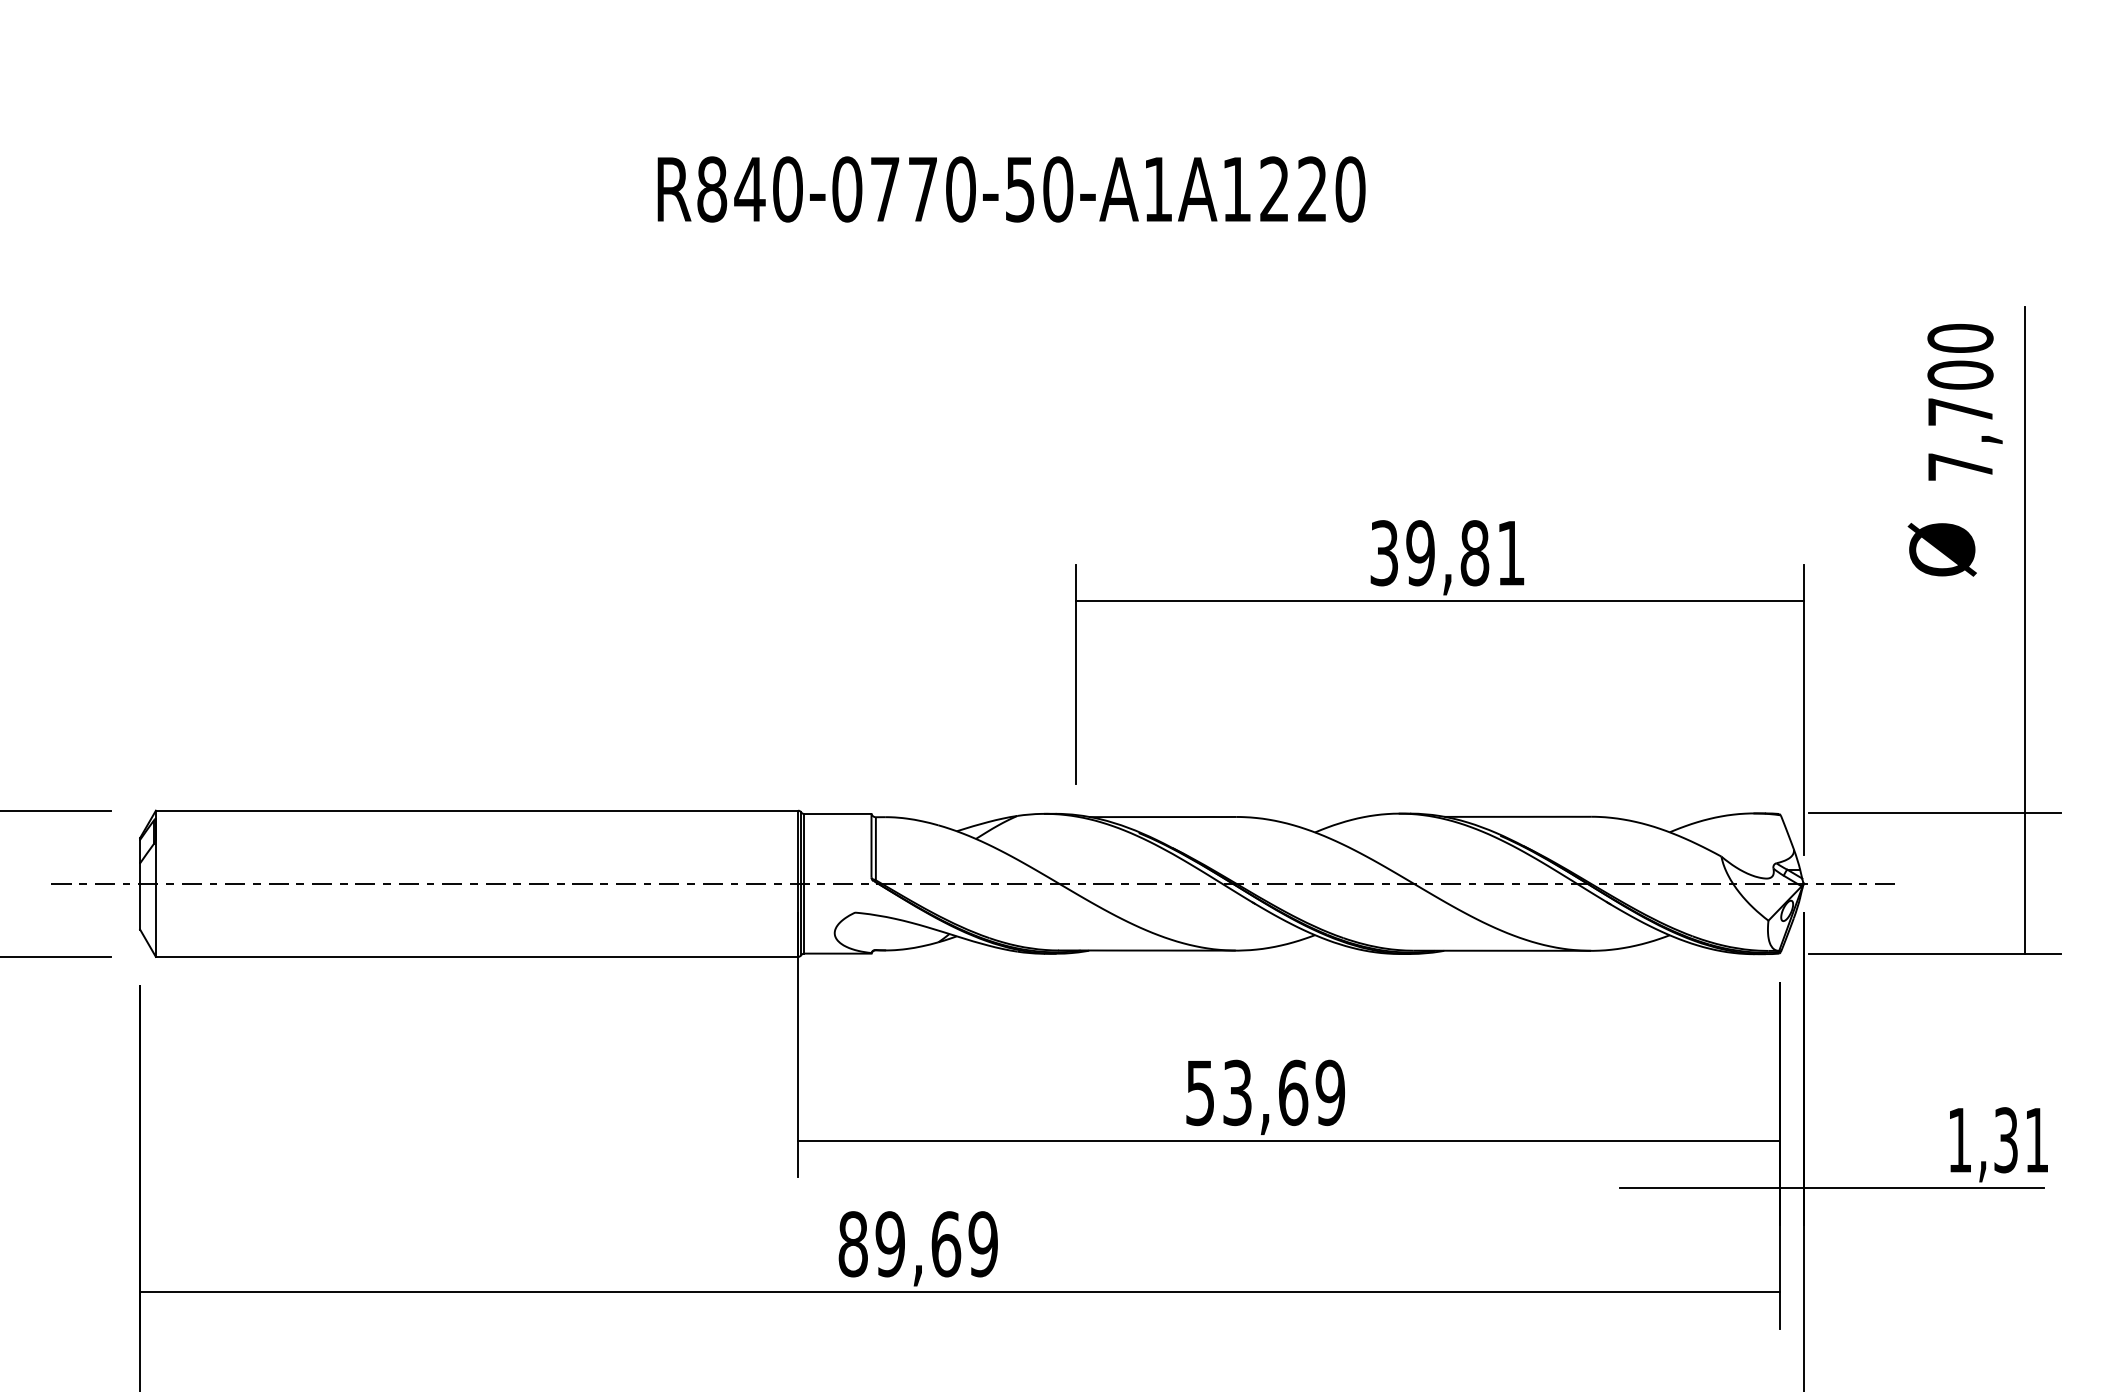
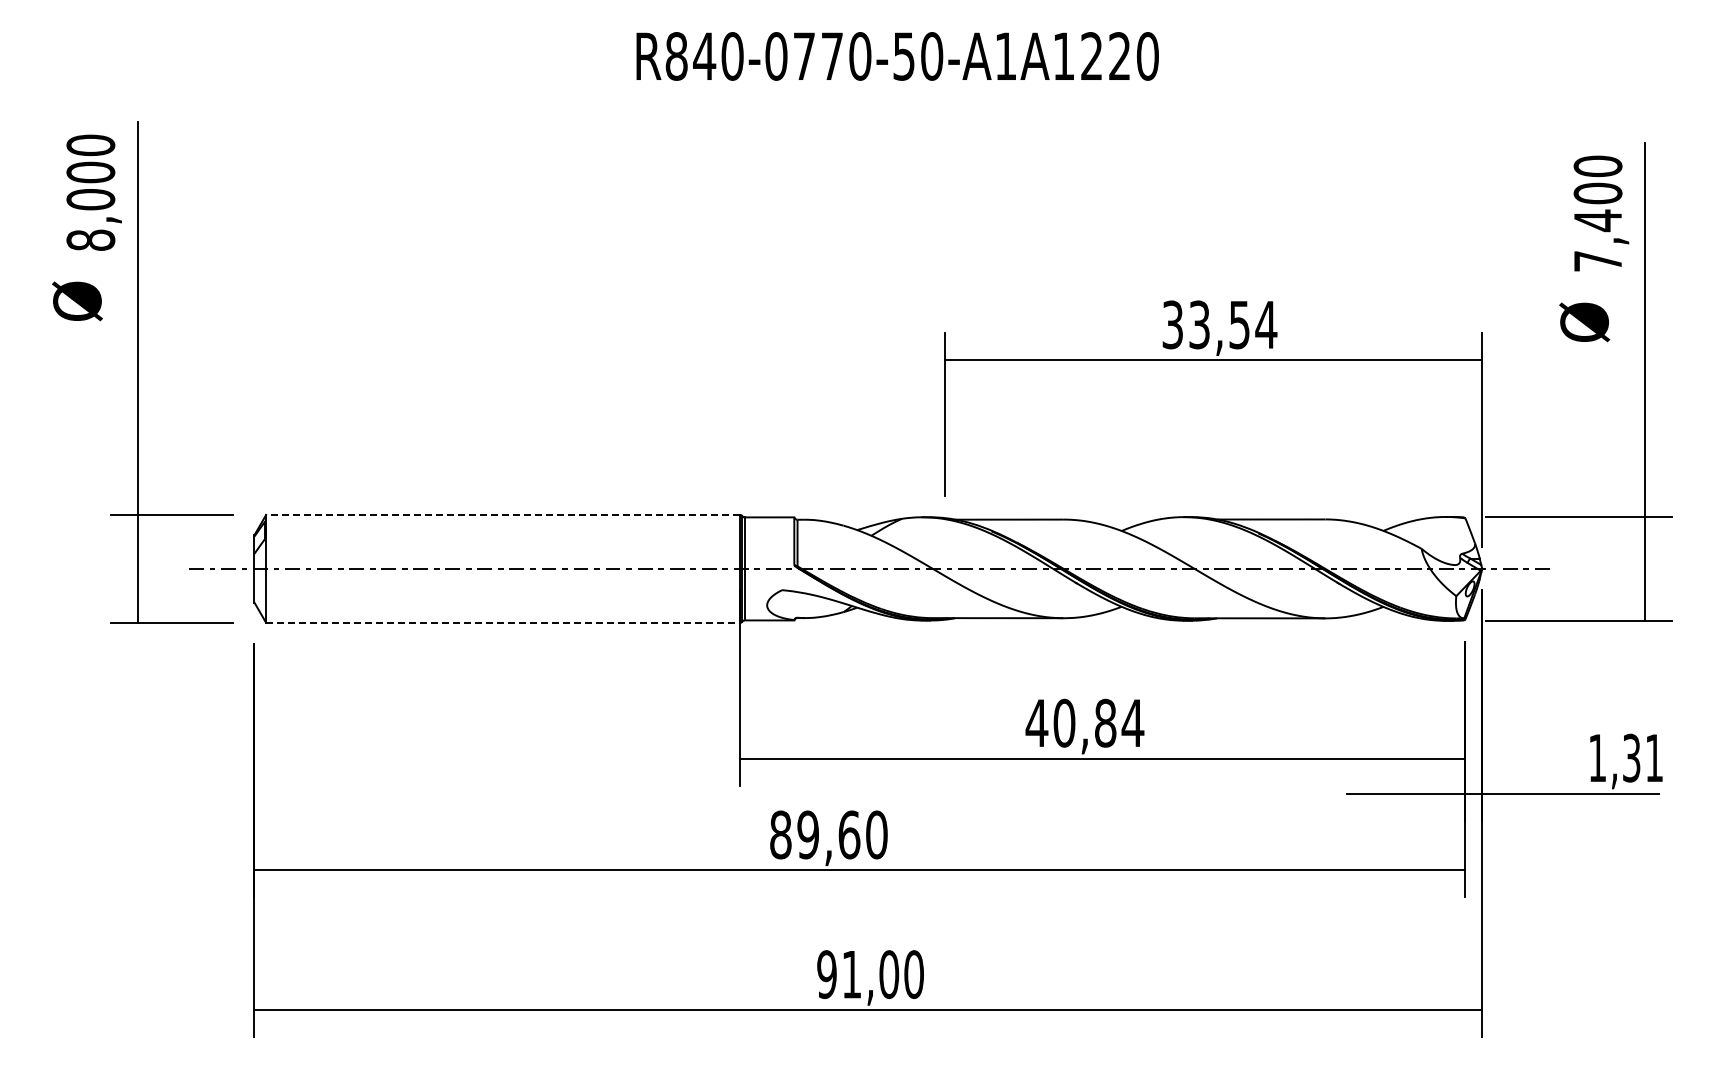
text: (1959, 411) -> (1597, 220), 7,700 -> 7,400
text: (1466, 552) -> (1233, 324), 39,81 -> 33,54
line: (476, 810) -> (502, 514), solid -> dashed
line: (477, 956) -> (503, 622), solid -> dashed
text: (1264, 1091) -> (1084, 722), 53,69 -> 40,84
text: (982, 1243) -> (876, 834), 89,69 -> 89,60

